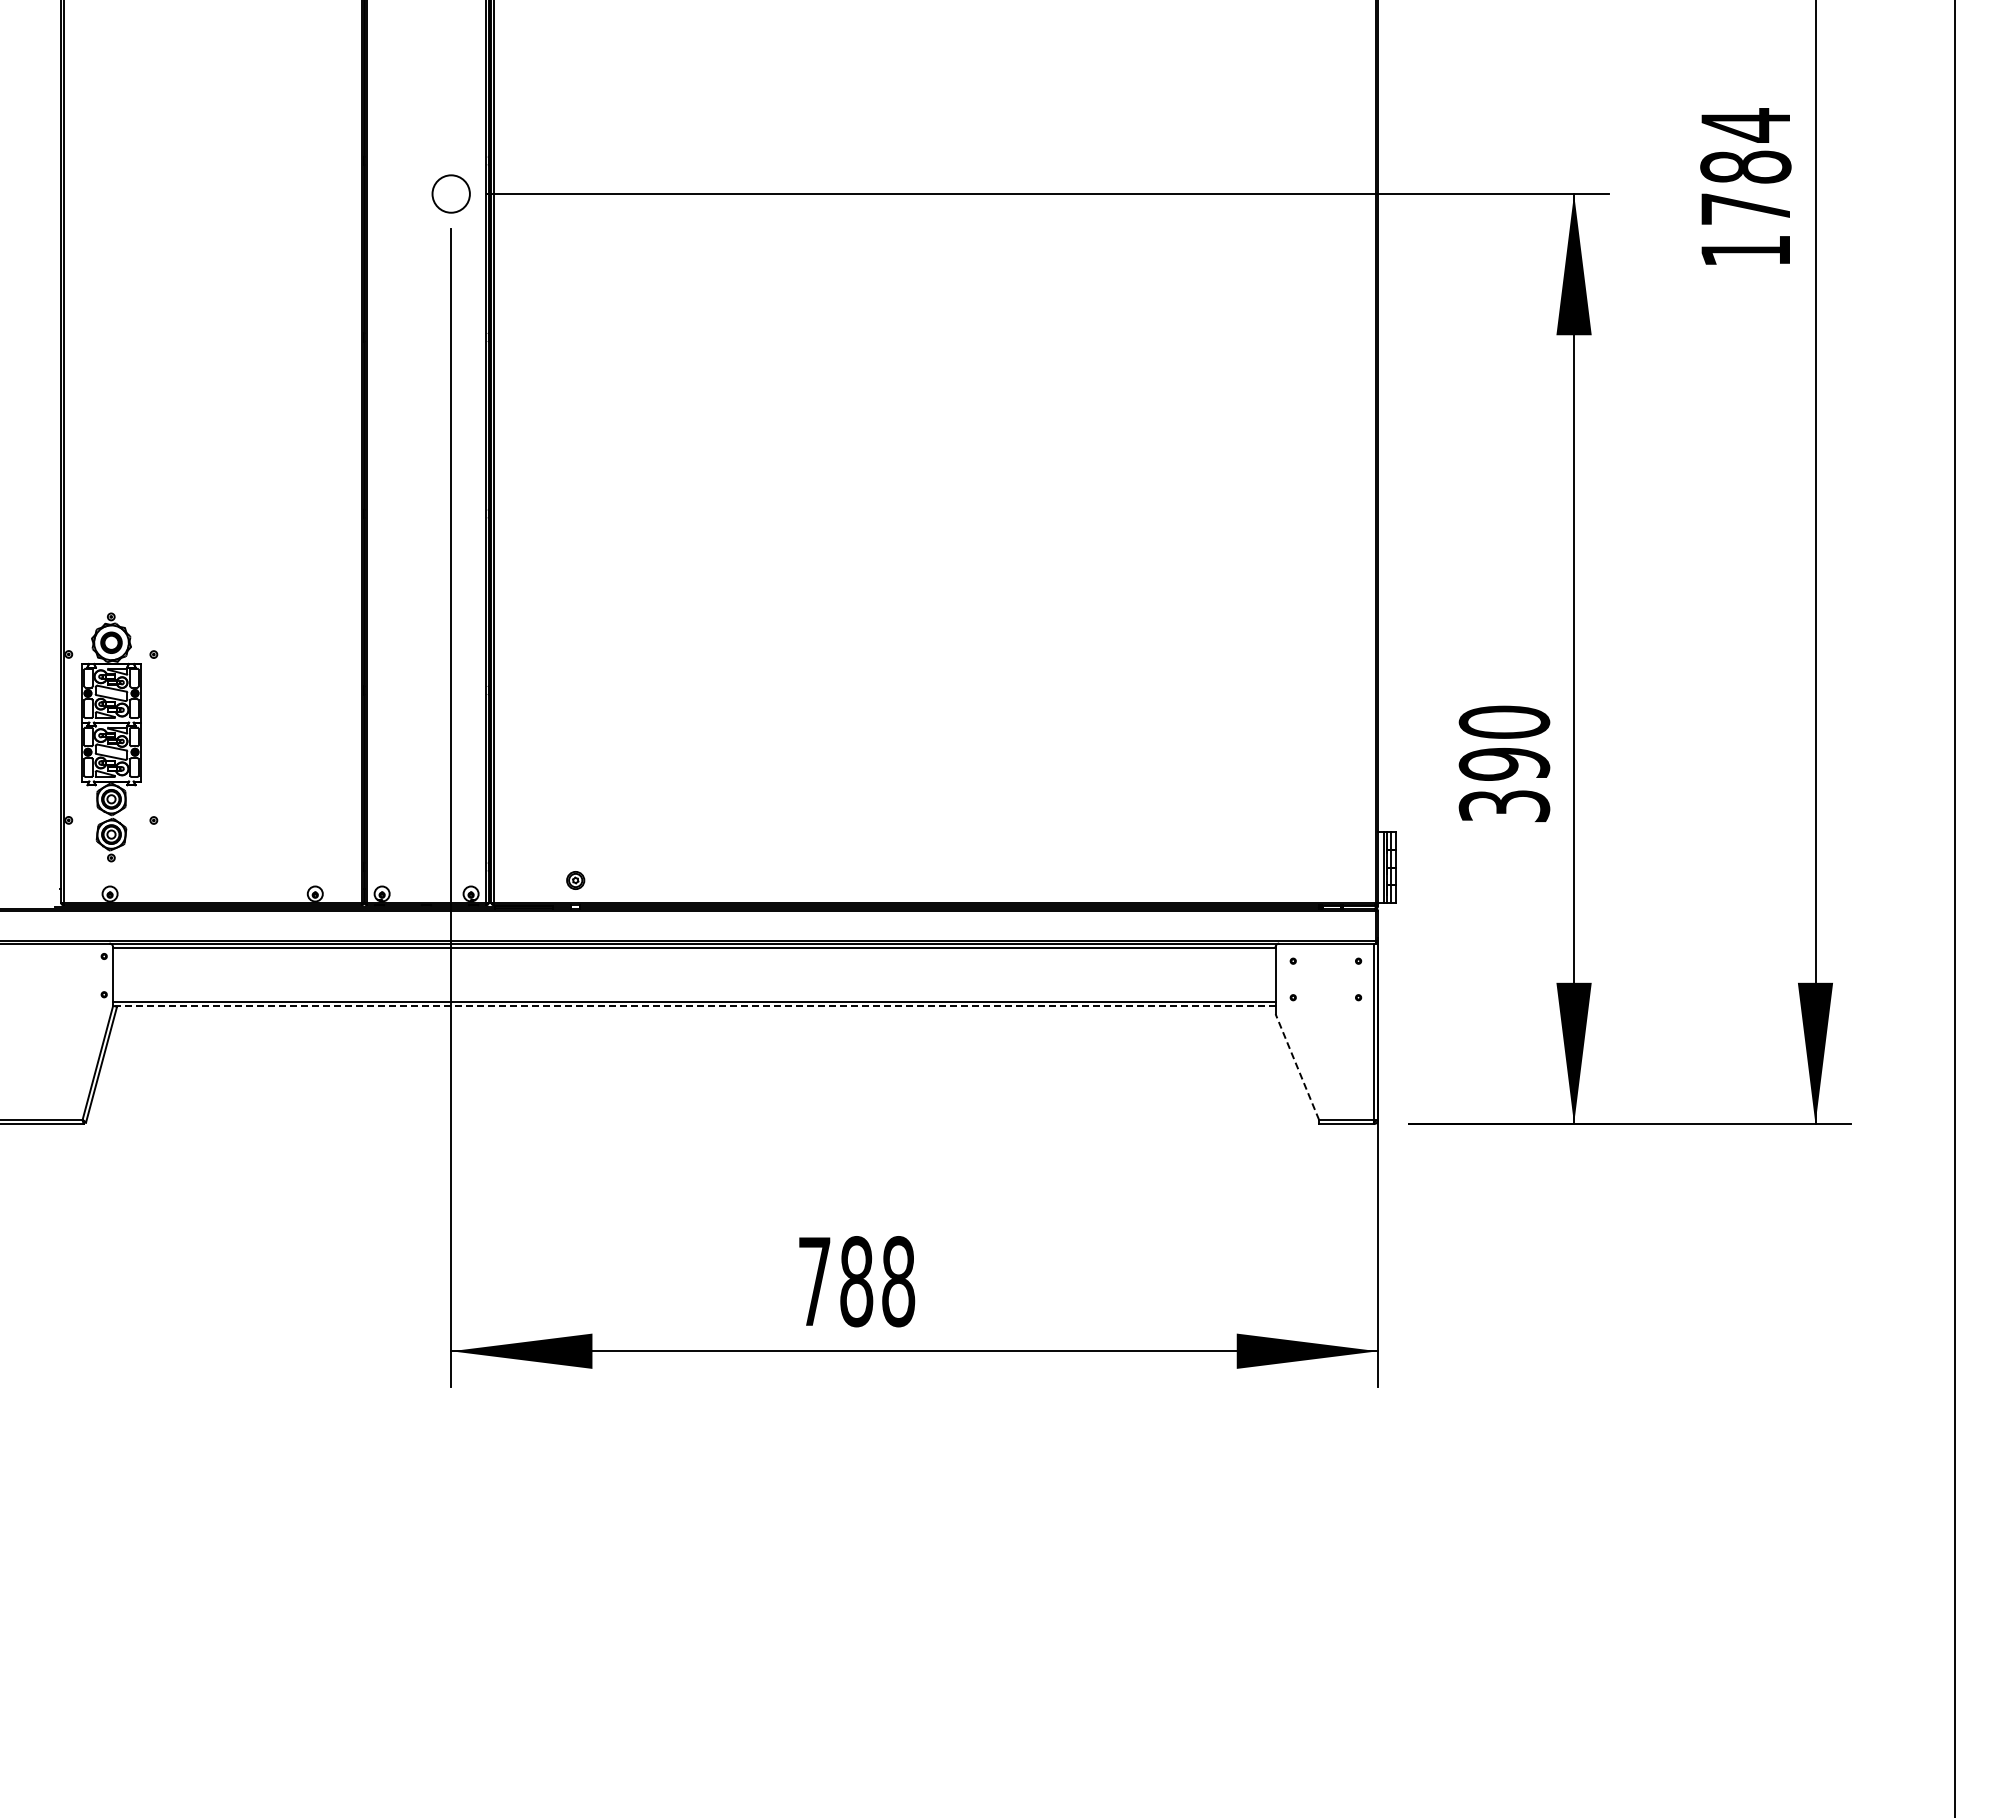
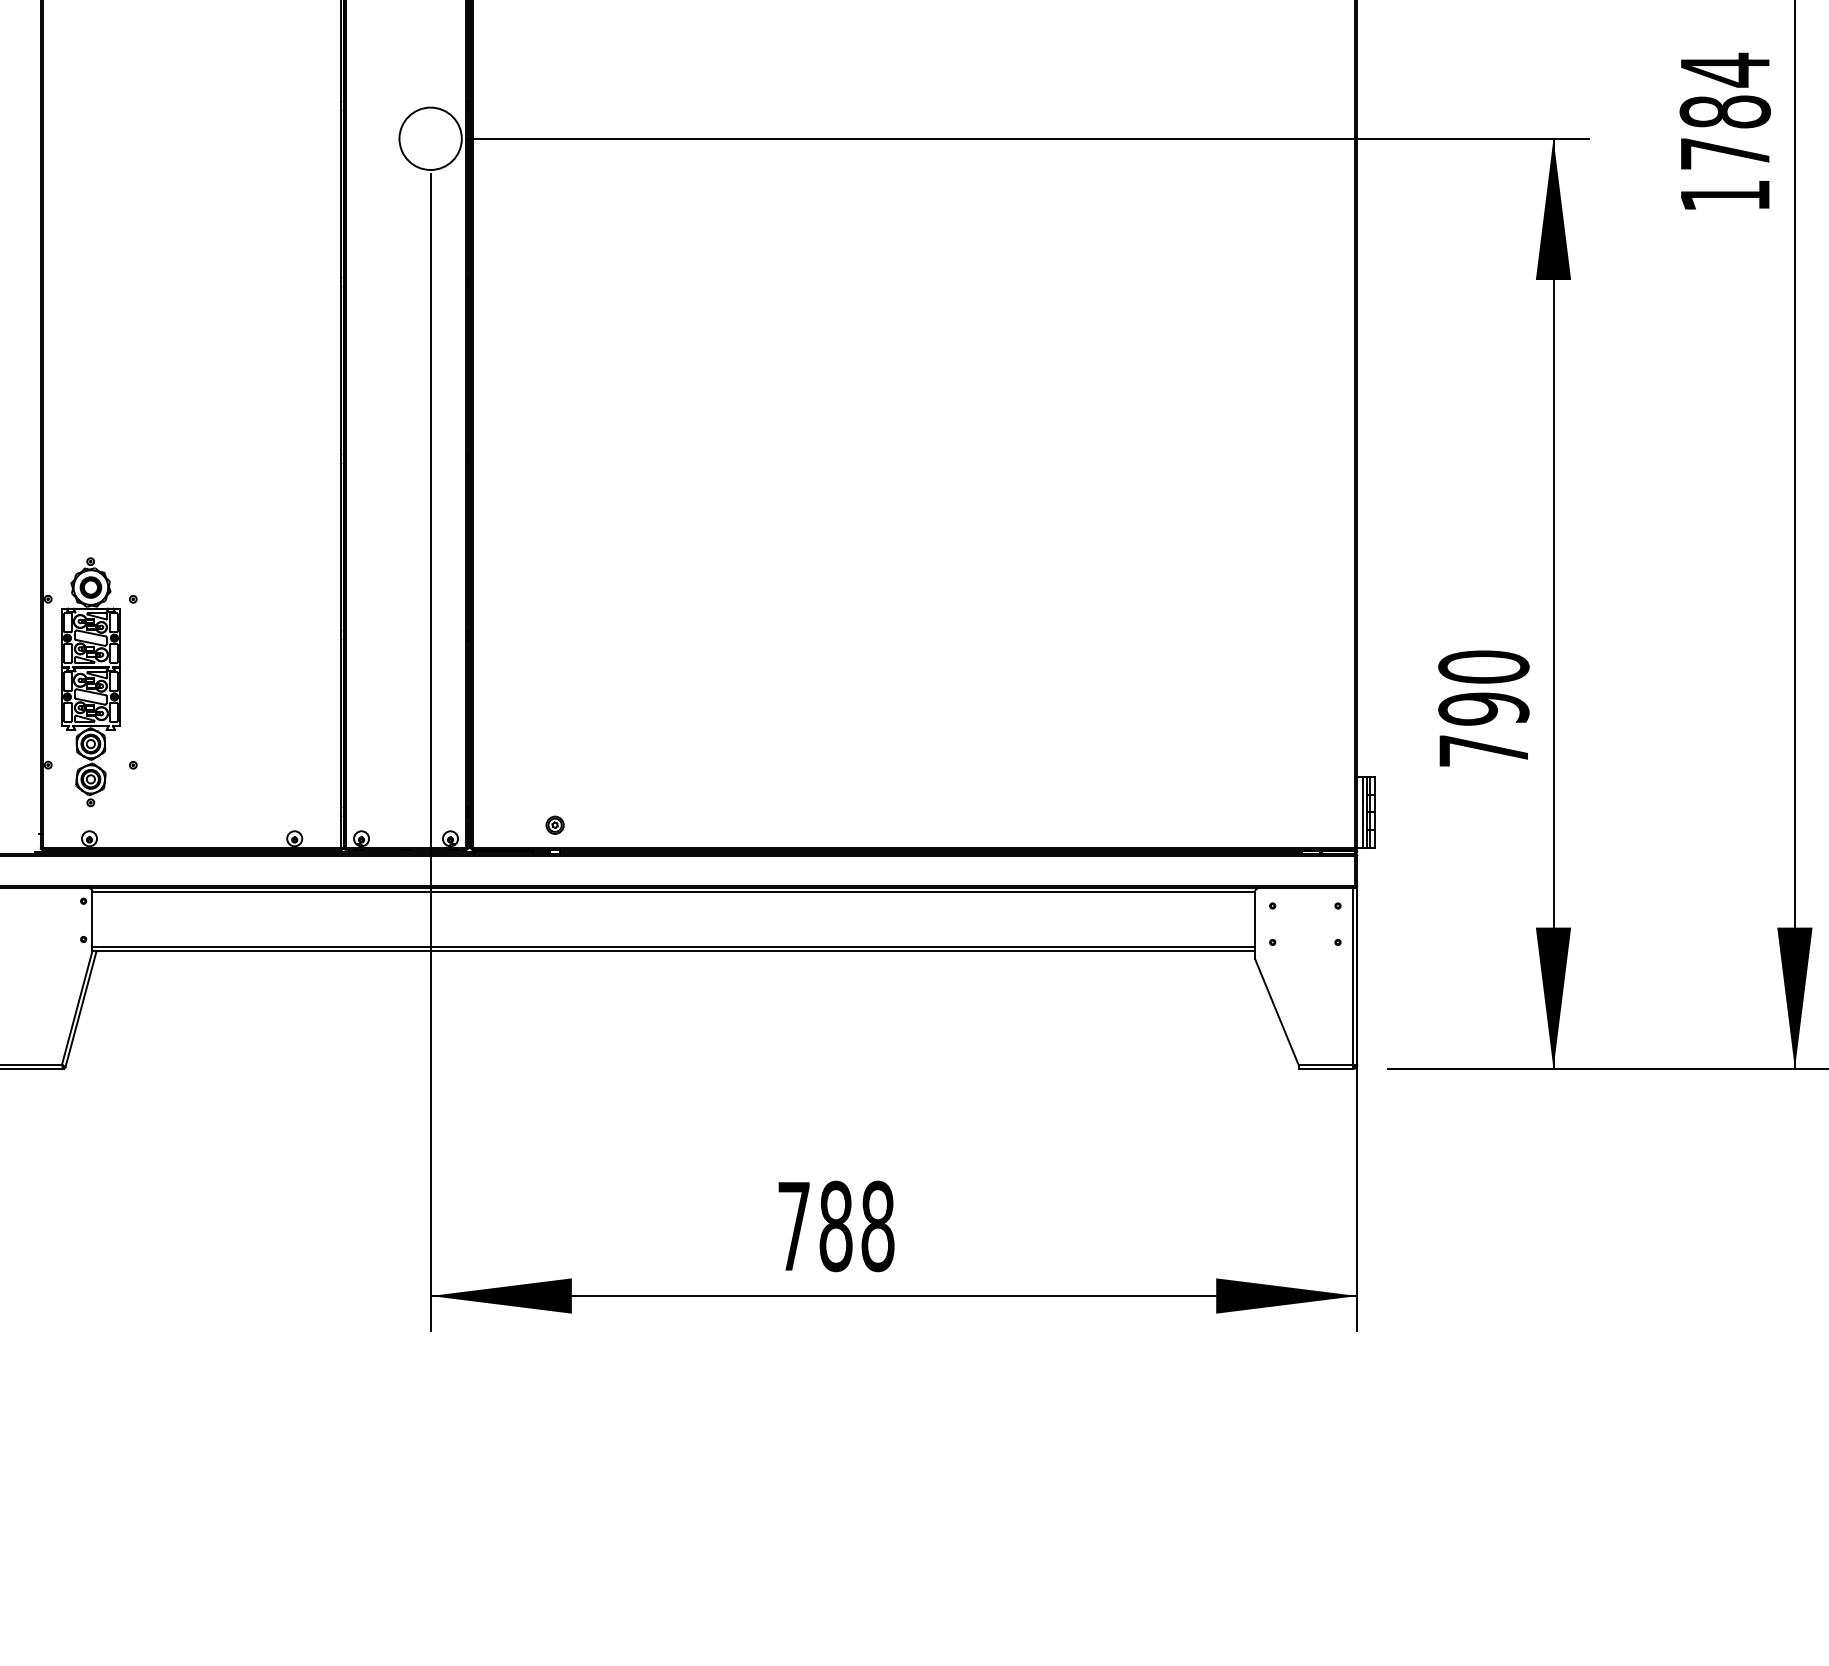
circle: (451, 193) -> (430, 138), size x1.67
text: (1504, 806) -> (1483, 751), 390 -> 790
line: (694, 1006) -> (673, 951), dashed -> solid
line: (1297, 1066) -> (1276, 1011), dashed -> solid

